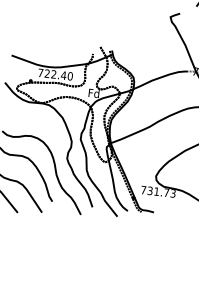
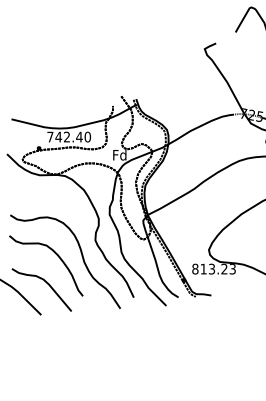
text: (47, 73) -> (58, 136), 722.40 -> 742.40
text: (154, 190) -> (209, 268), 731.73 -> 813.23

